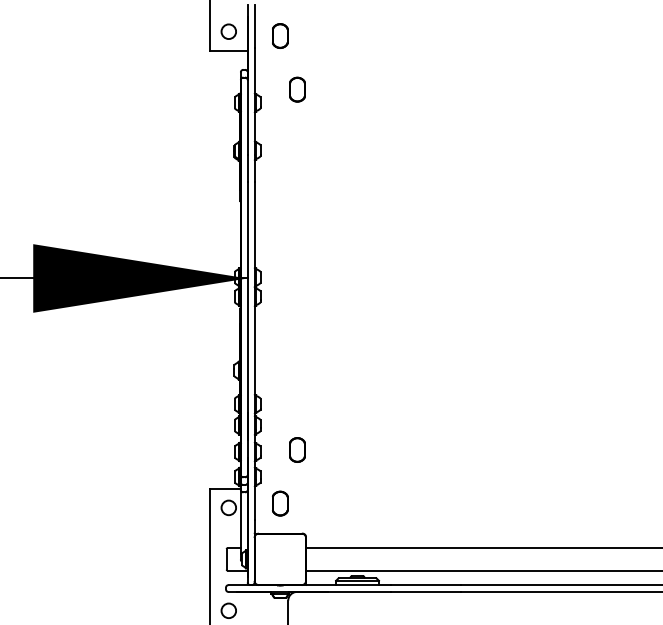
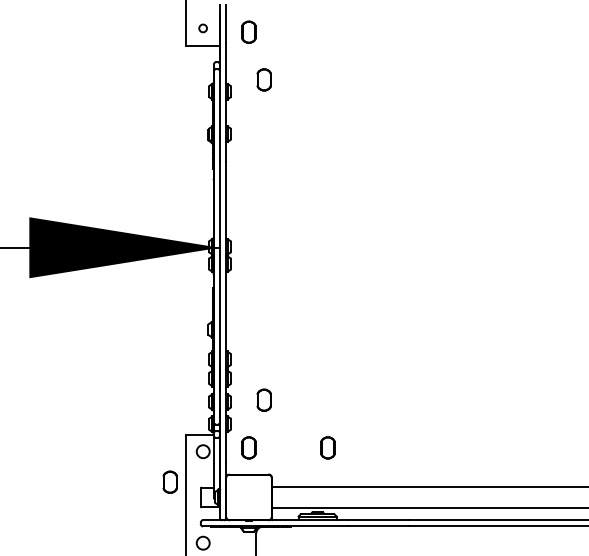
circle: (228, 31) -> (202, 28), size x0.6
part: (368, 503) -> (327, 447), added
part: (190, 541) -> (169, 481), added

